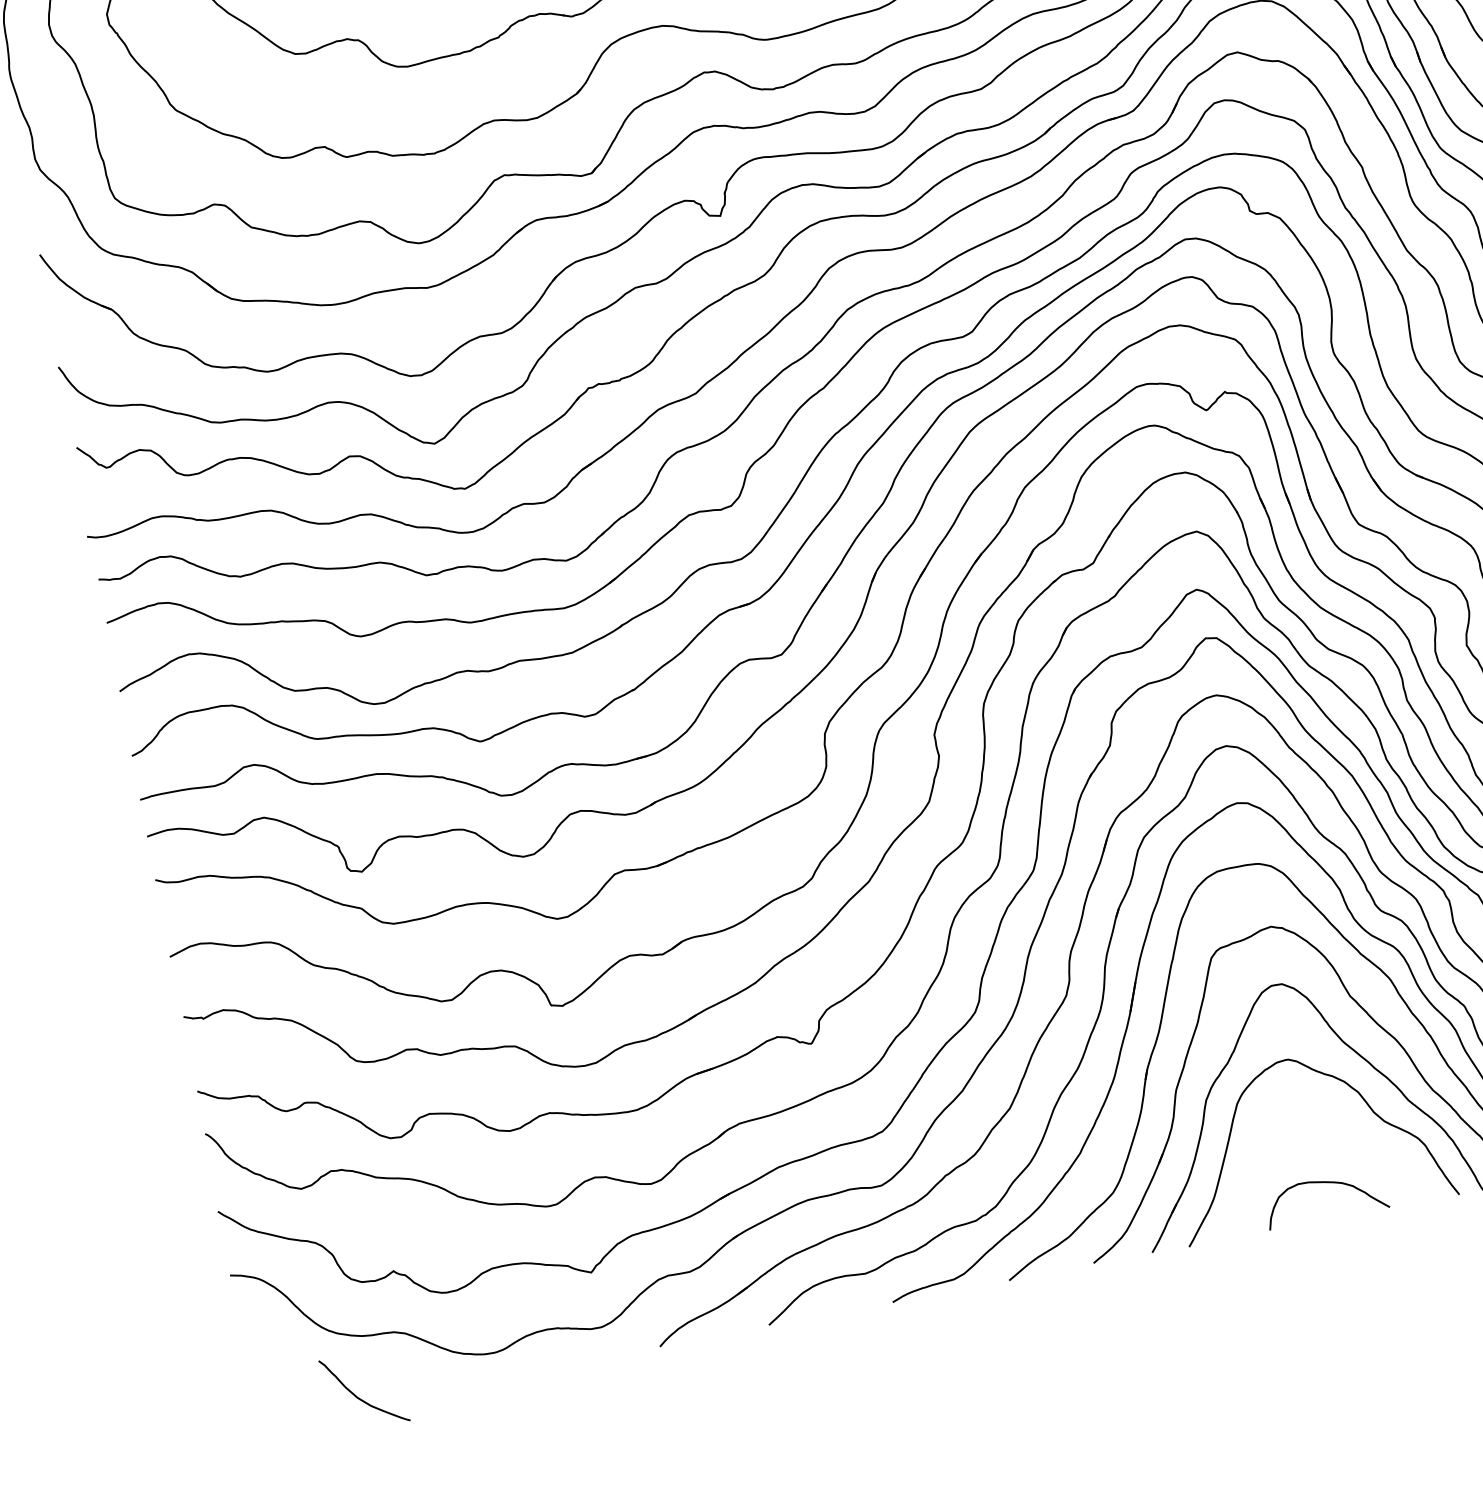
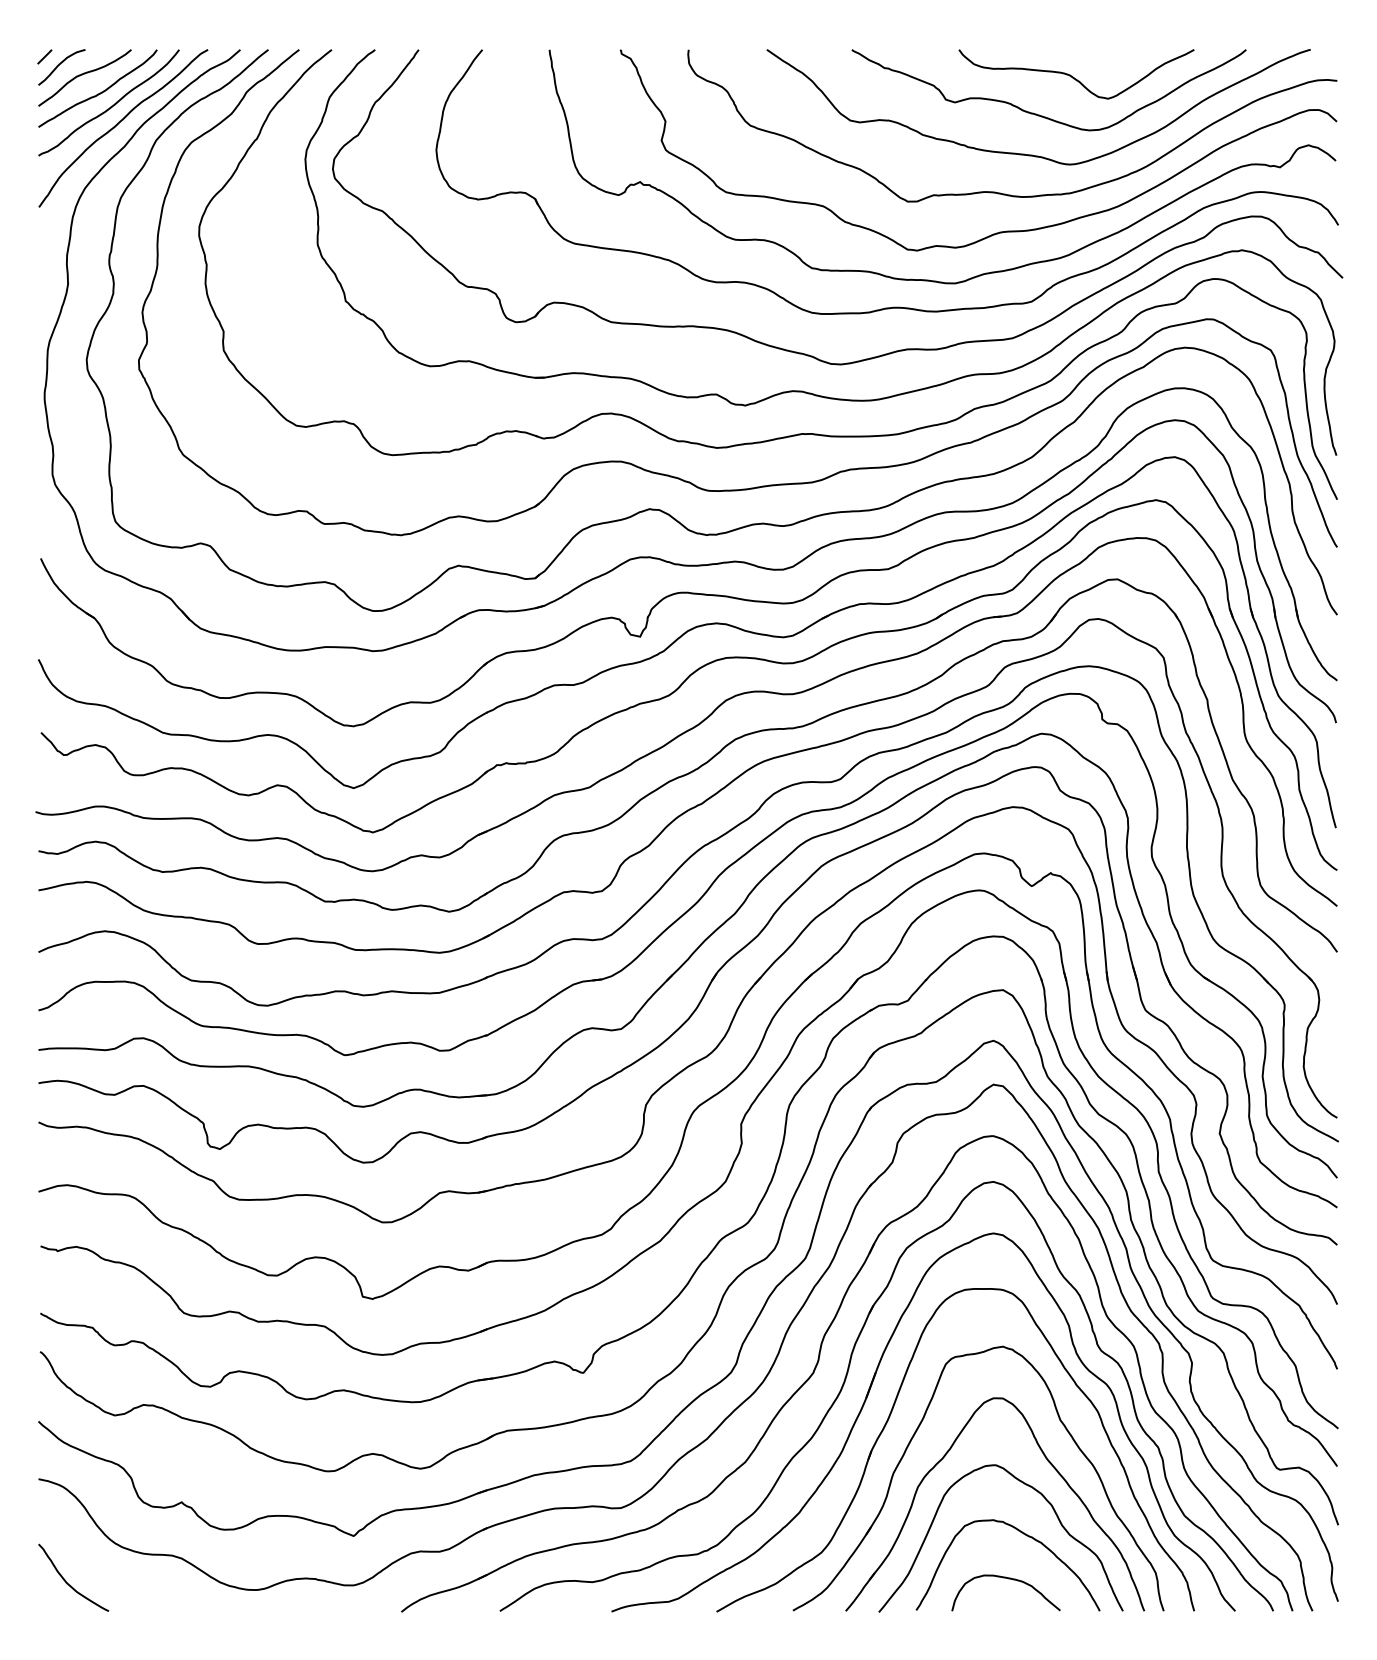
curve: (1336, 1132) -> (1026, 1536), added
curve: (358, 1397) -> (67, 1582), moved

